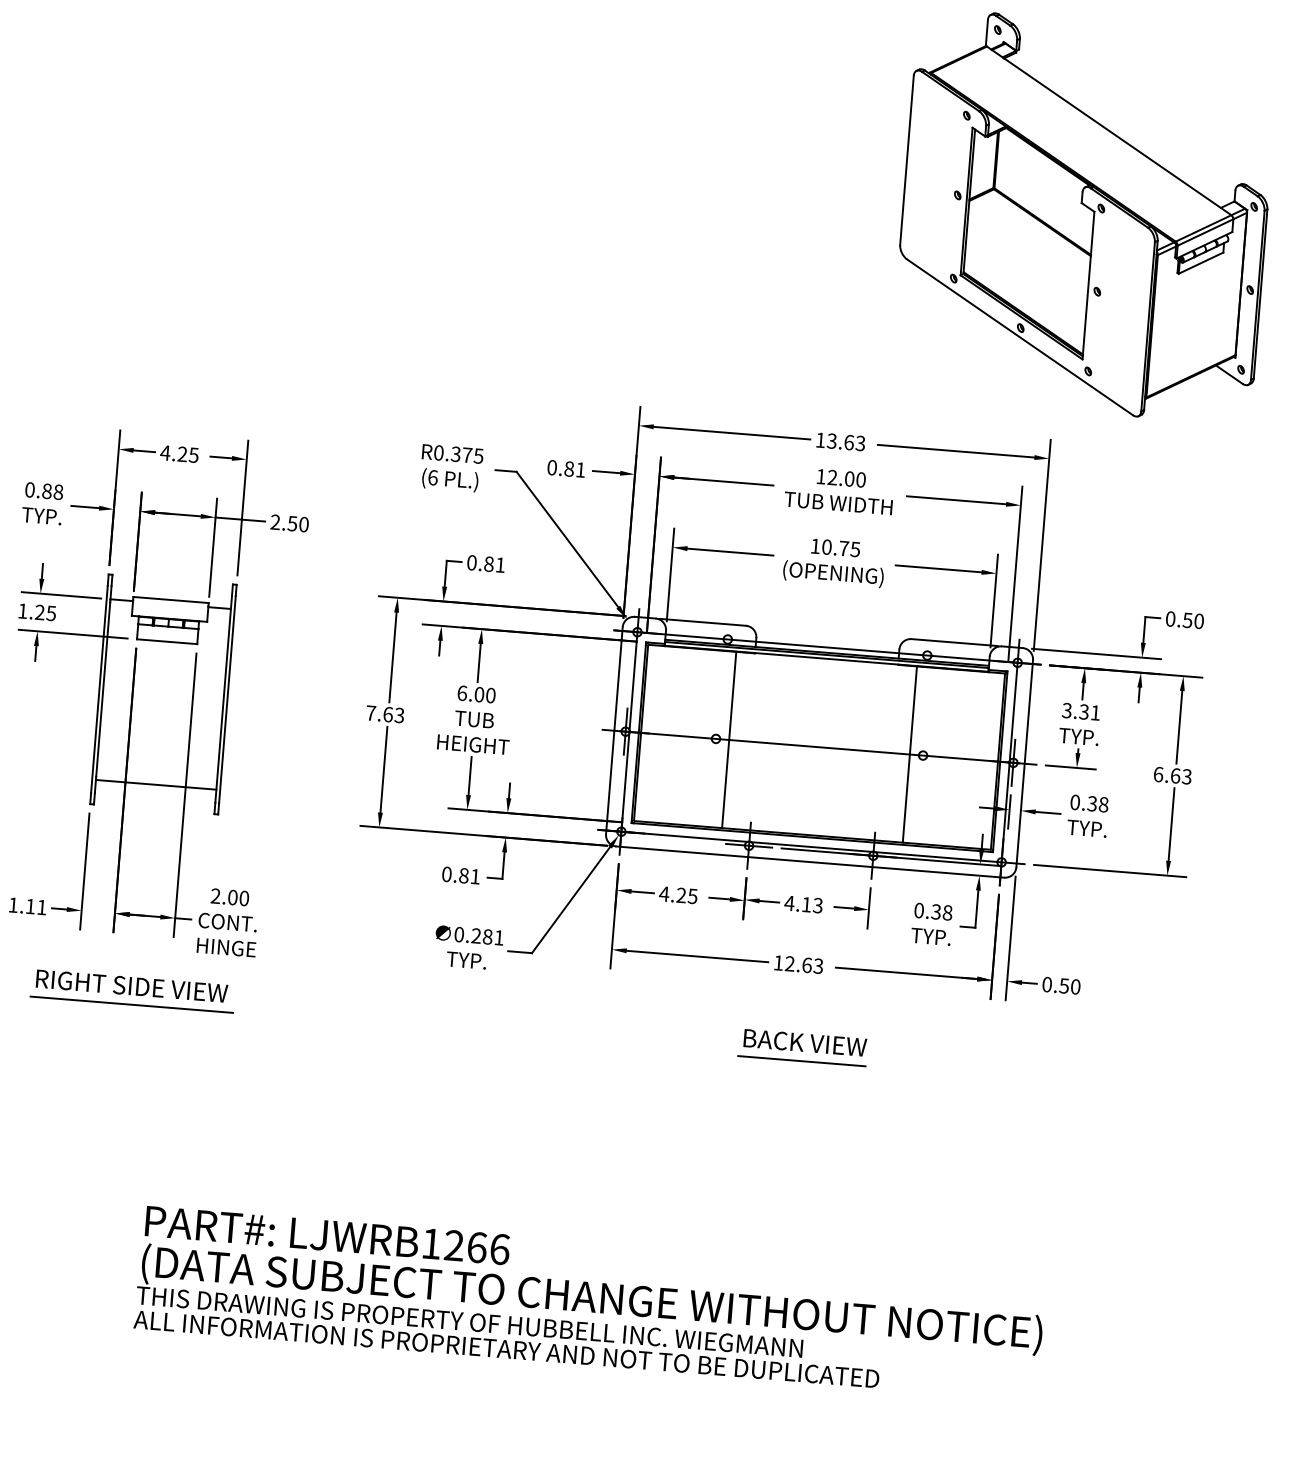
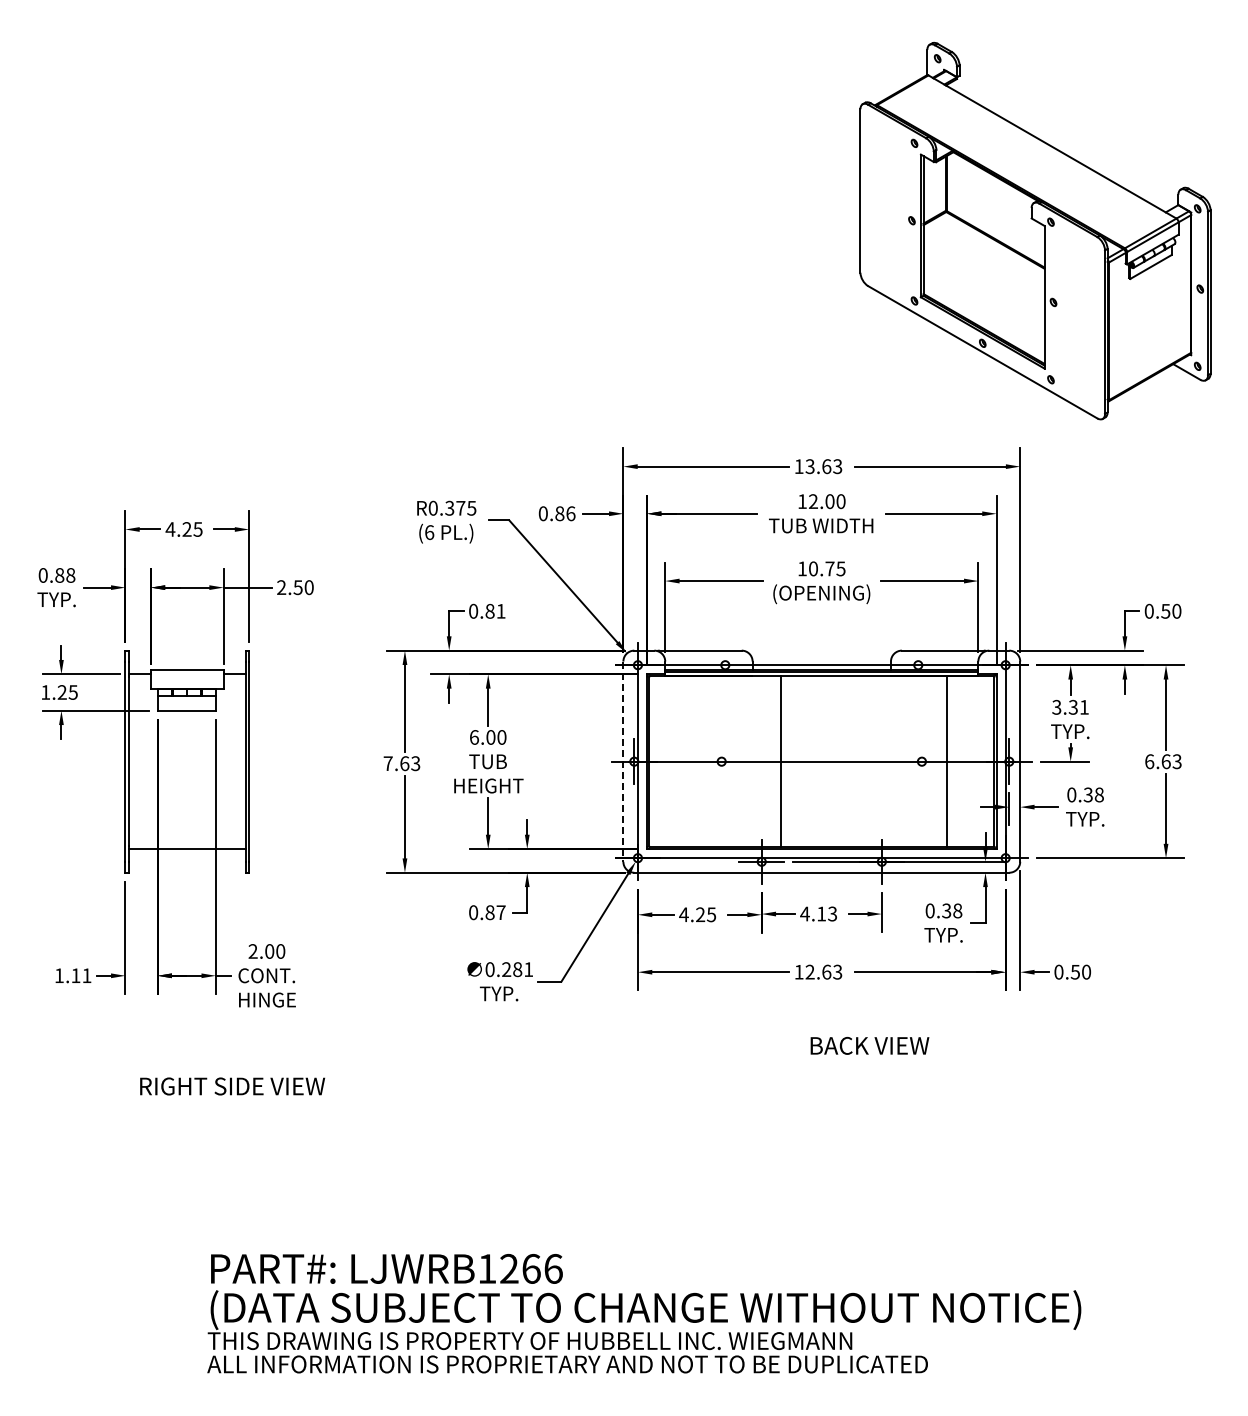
text: (580, 469) -> (570, 513), 0.81 -> 0.86
line: (614, 731) -> (623, 762), solid -> dashed
line: (729, 739) -> (781, 761), moved
line: (910, 754) -> (947, 761), moved
text: (474, 876) -> (500, 912), 0.81 -> 0.87
text: (131, 986) -> (232, 1086), moved
line: (131, 1004) -> (180, 1062), removed
text: (804, 1042) -> (869, 1045), moved
line: (801, 1060) -> (828, 1064), removed

